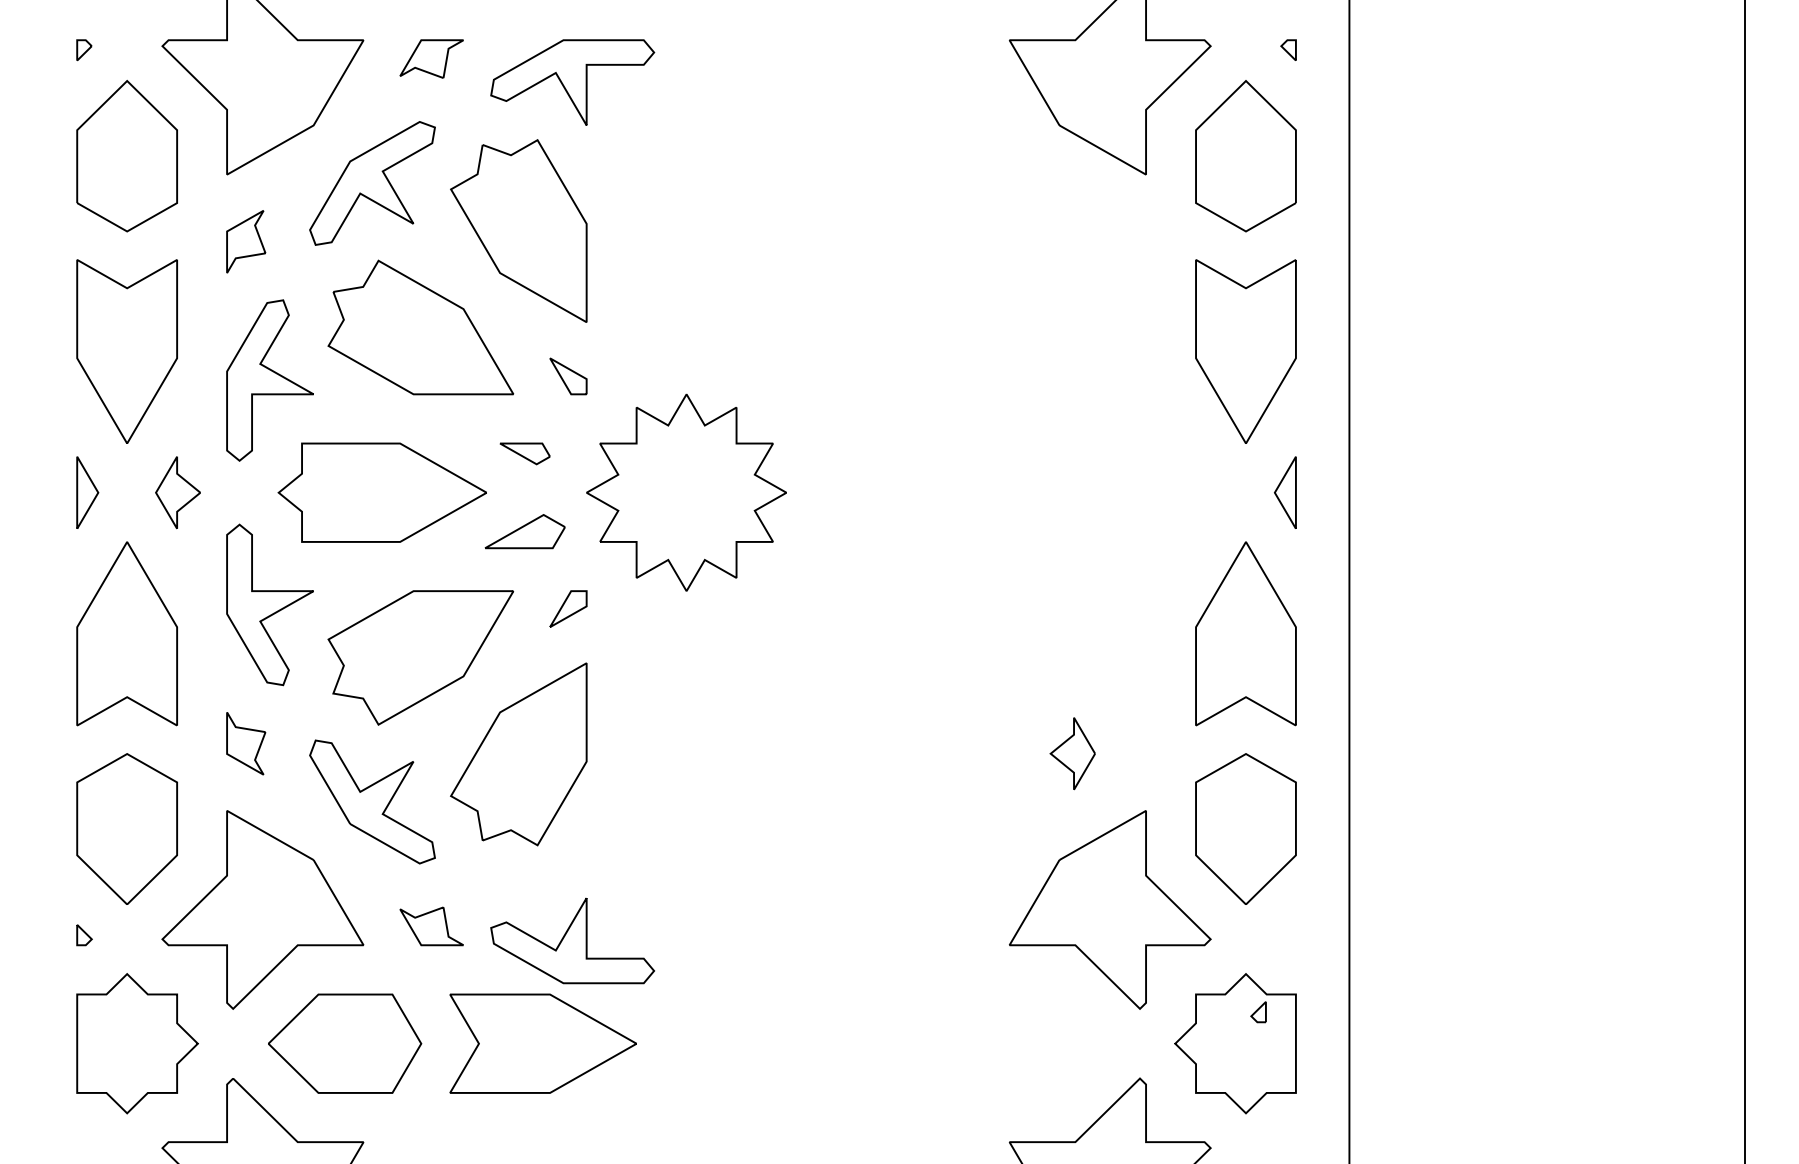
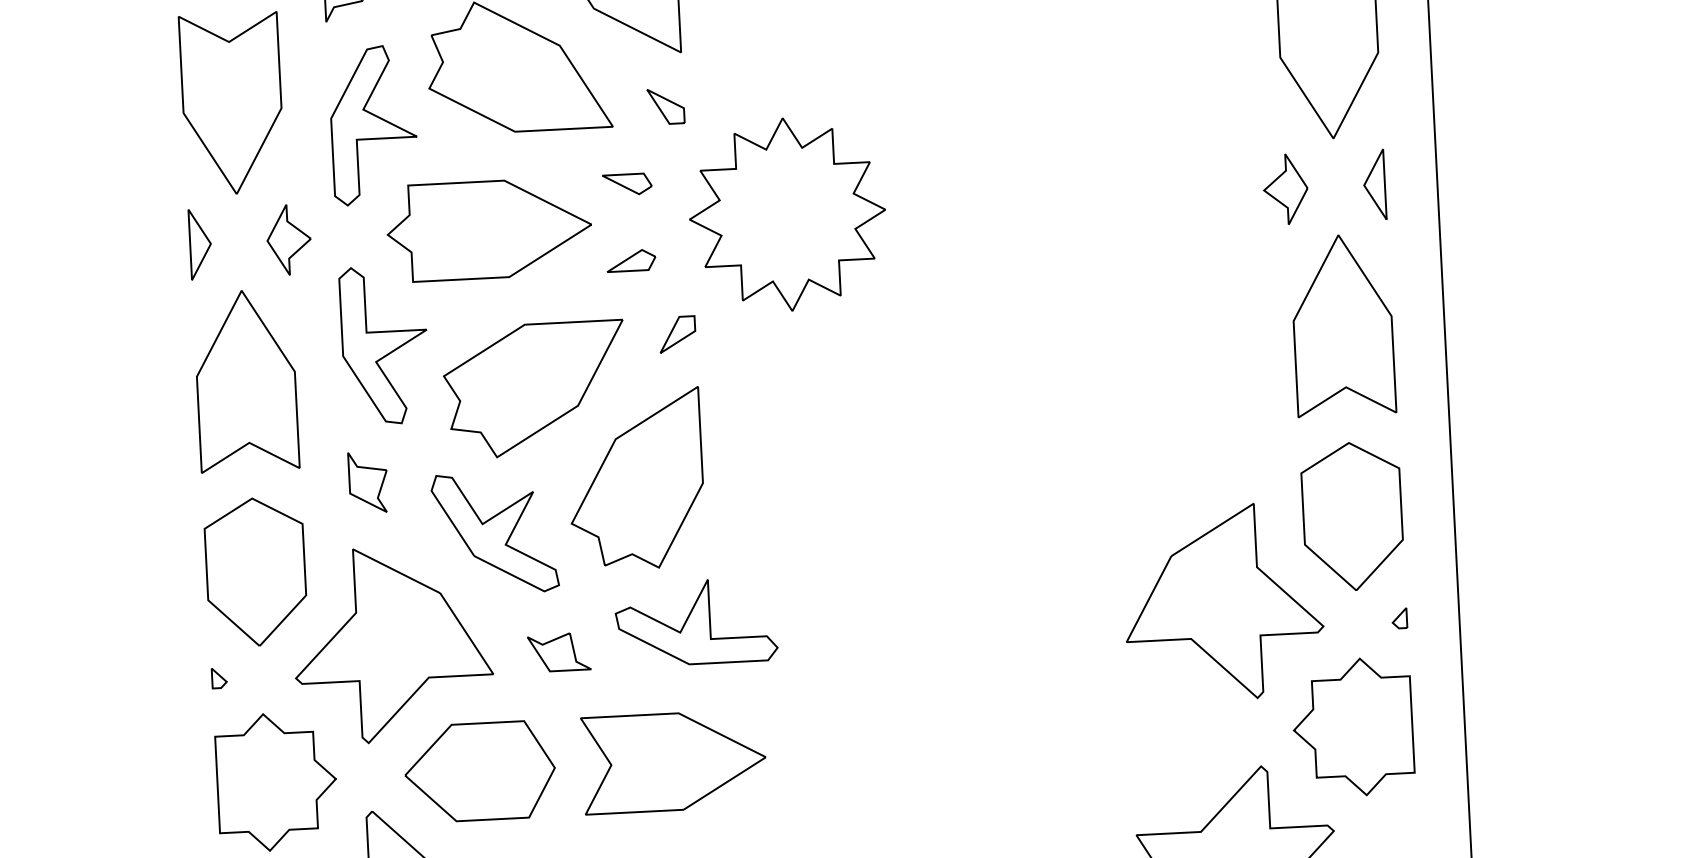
part: (524, 531) -> (630, 260), size x0.62
part: (1072, 753) -> (1285, 189), moved
part: (572, 940) -> (696, 621), moved
part: (1258, 1012) -> (1399, 618), moved

